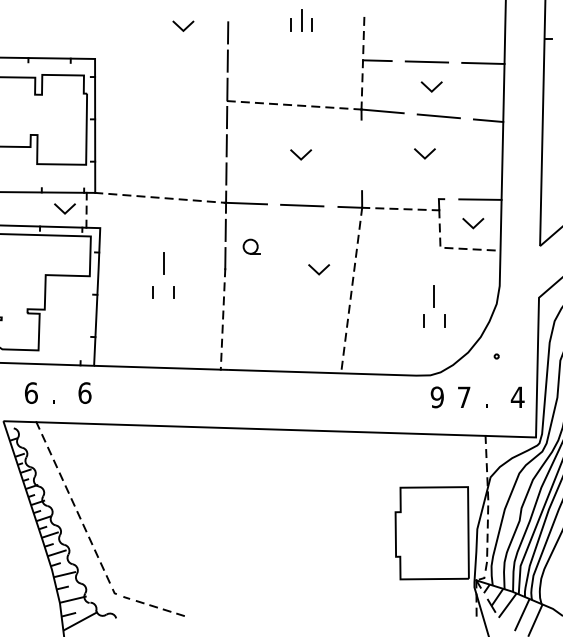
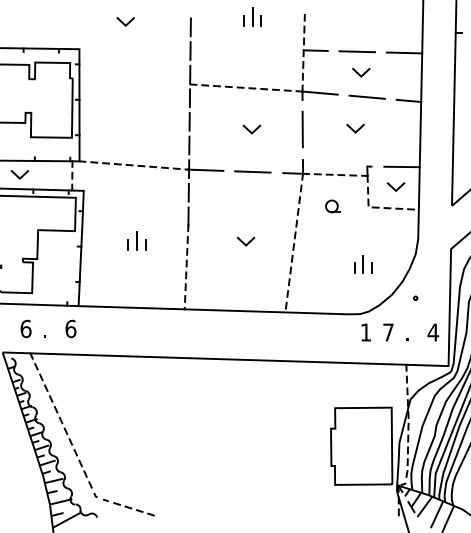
line: (181, 27) -> (124, 22), moved
line: (361, 154) -> (302, 129), added
line: (62, 209) -> (17, 175), moved
part: (251, 246) -> (332, 206), moved
line: (163, 263) -> (136, 240), moved
line: (321, 270) -> (248, 242), moved
line: (433, 296) -> (362, 264), moved
text: (436, 397) -> (365, 332), 9 -> 1

